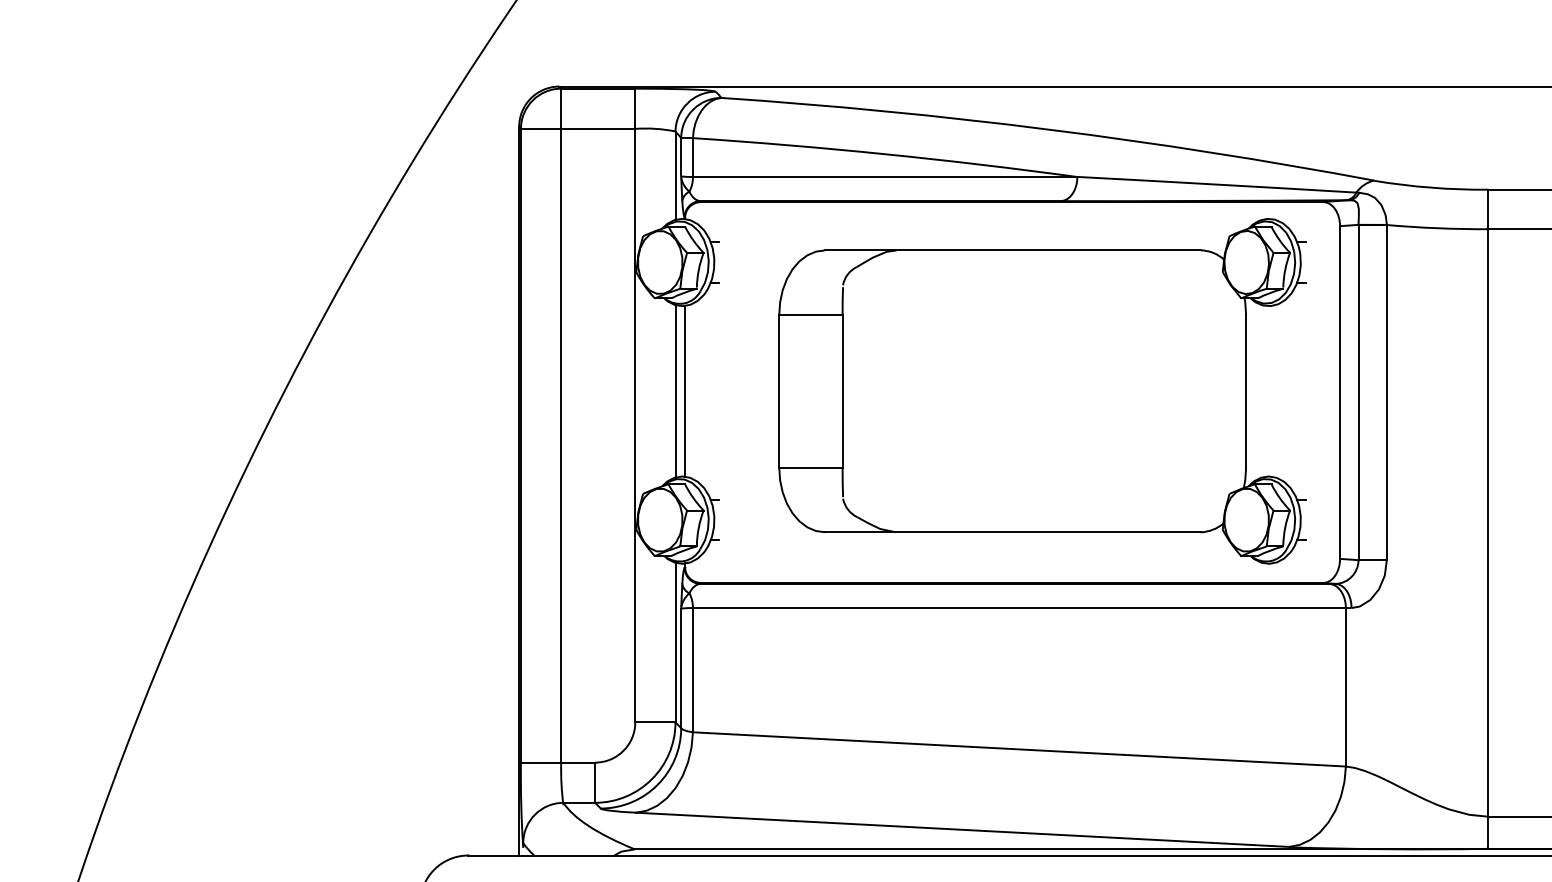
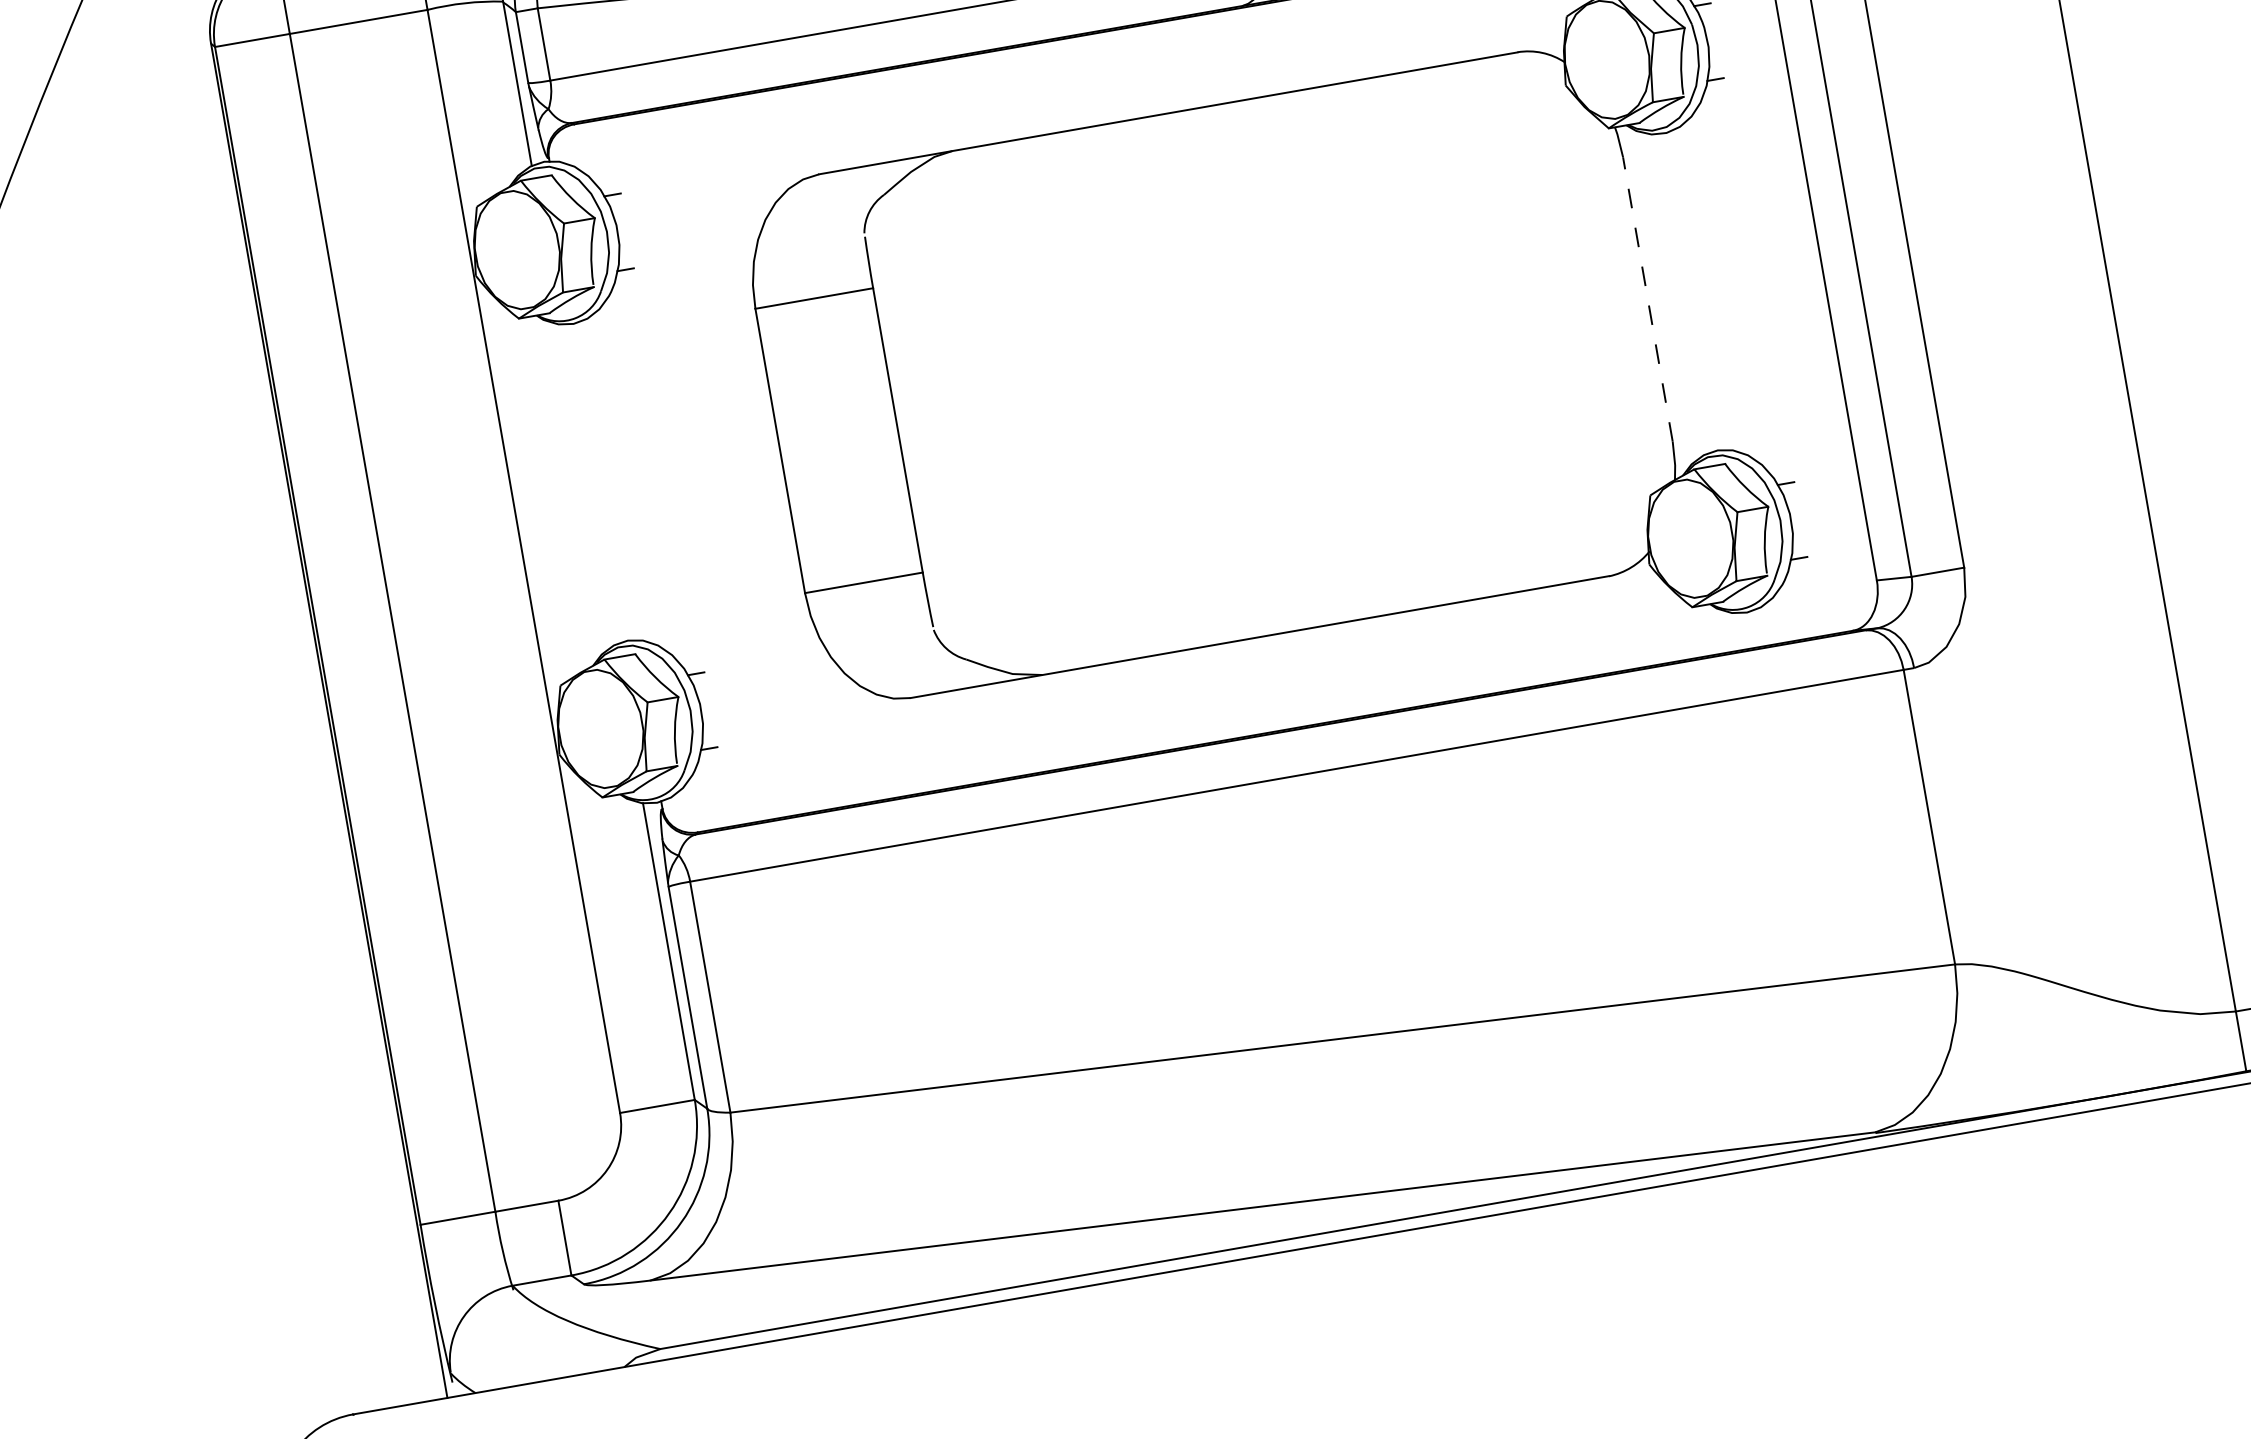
line: (685, 390) -> (605, 479), removed
line: (1246, 390) -> (1648, 297), solid -> dashed
line: (675, 391) -> (587, 484), removed

